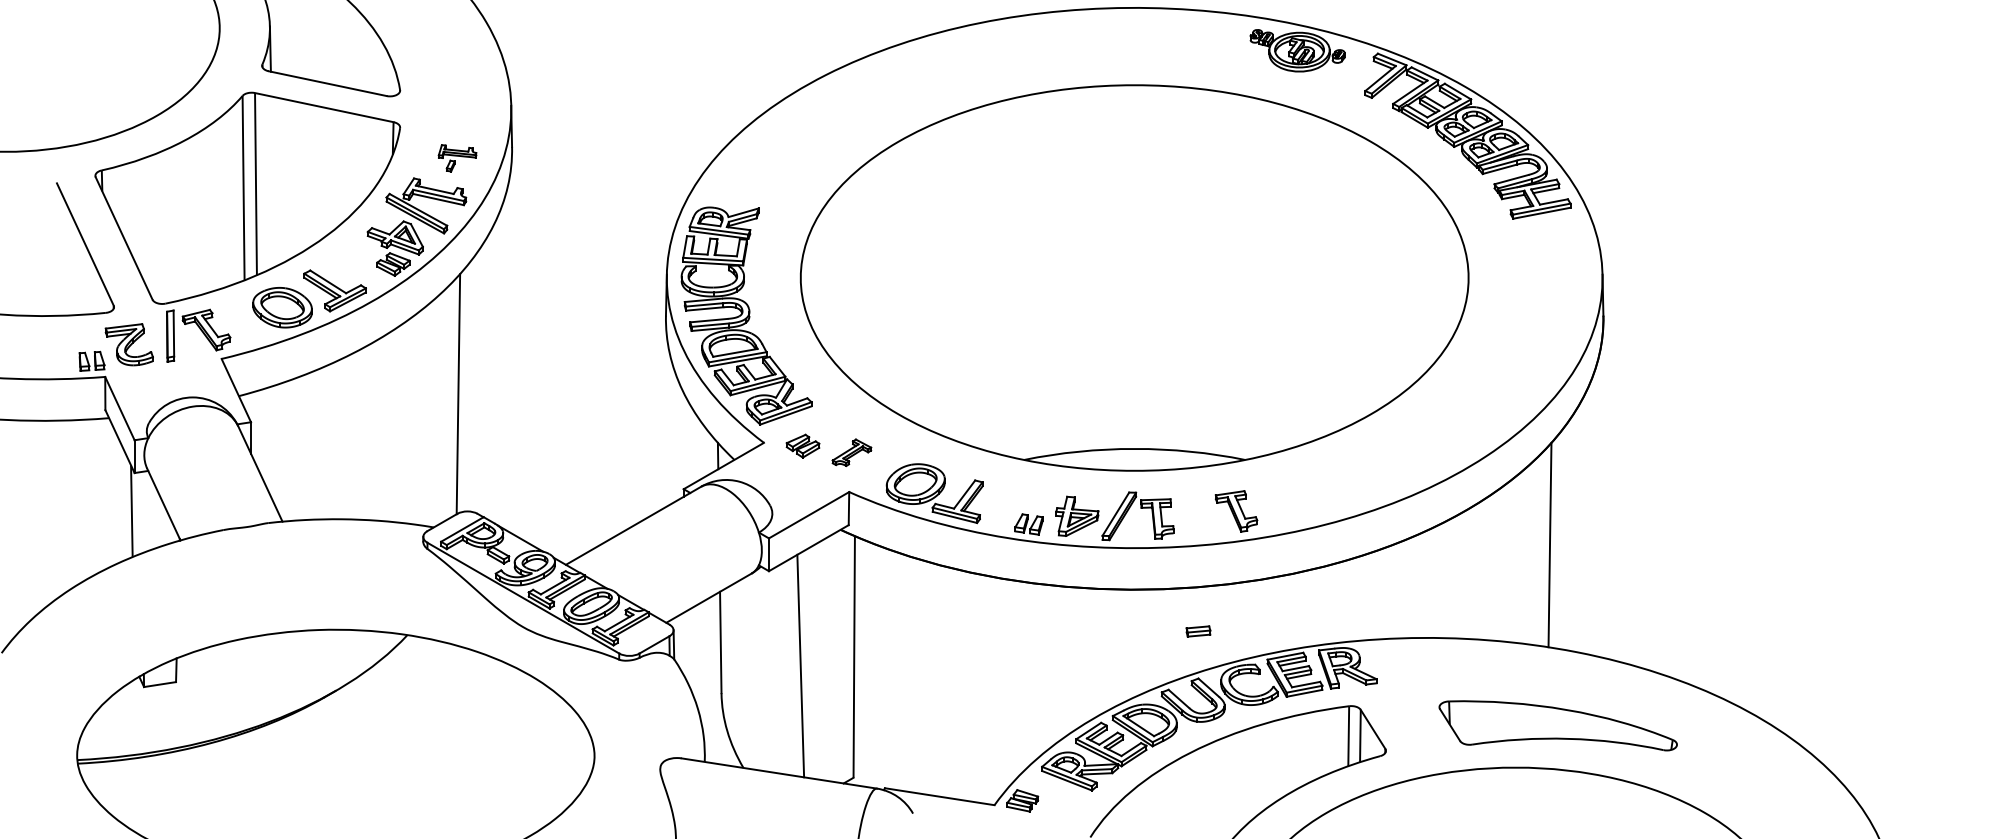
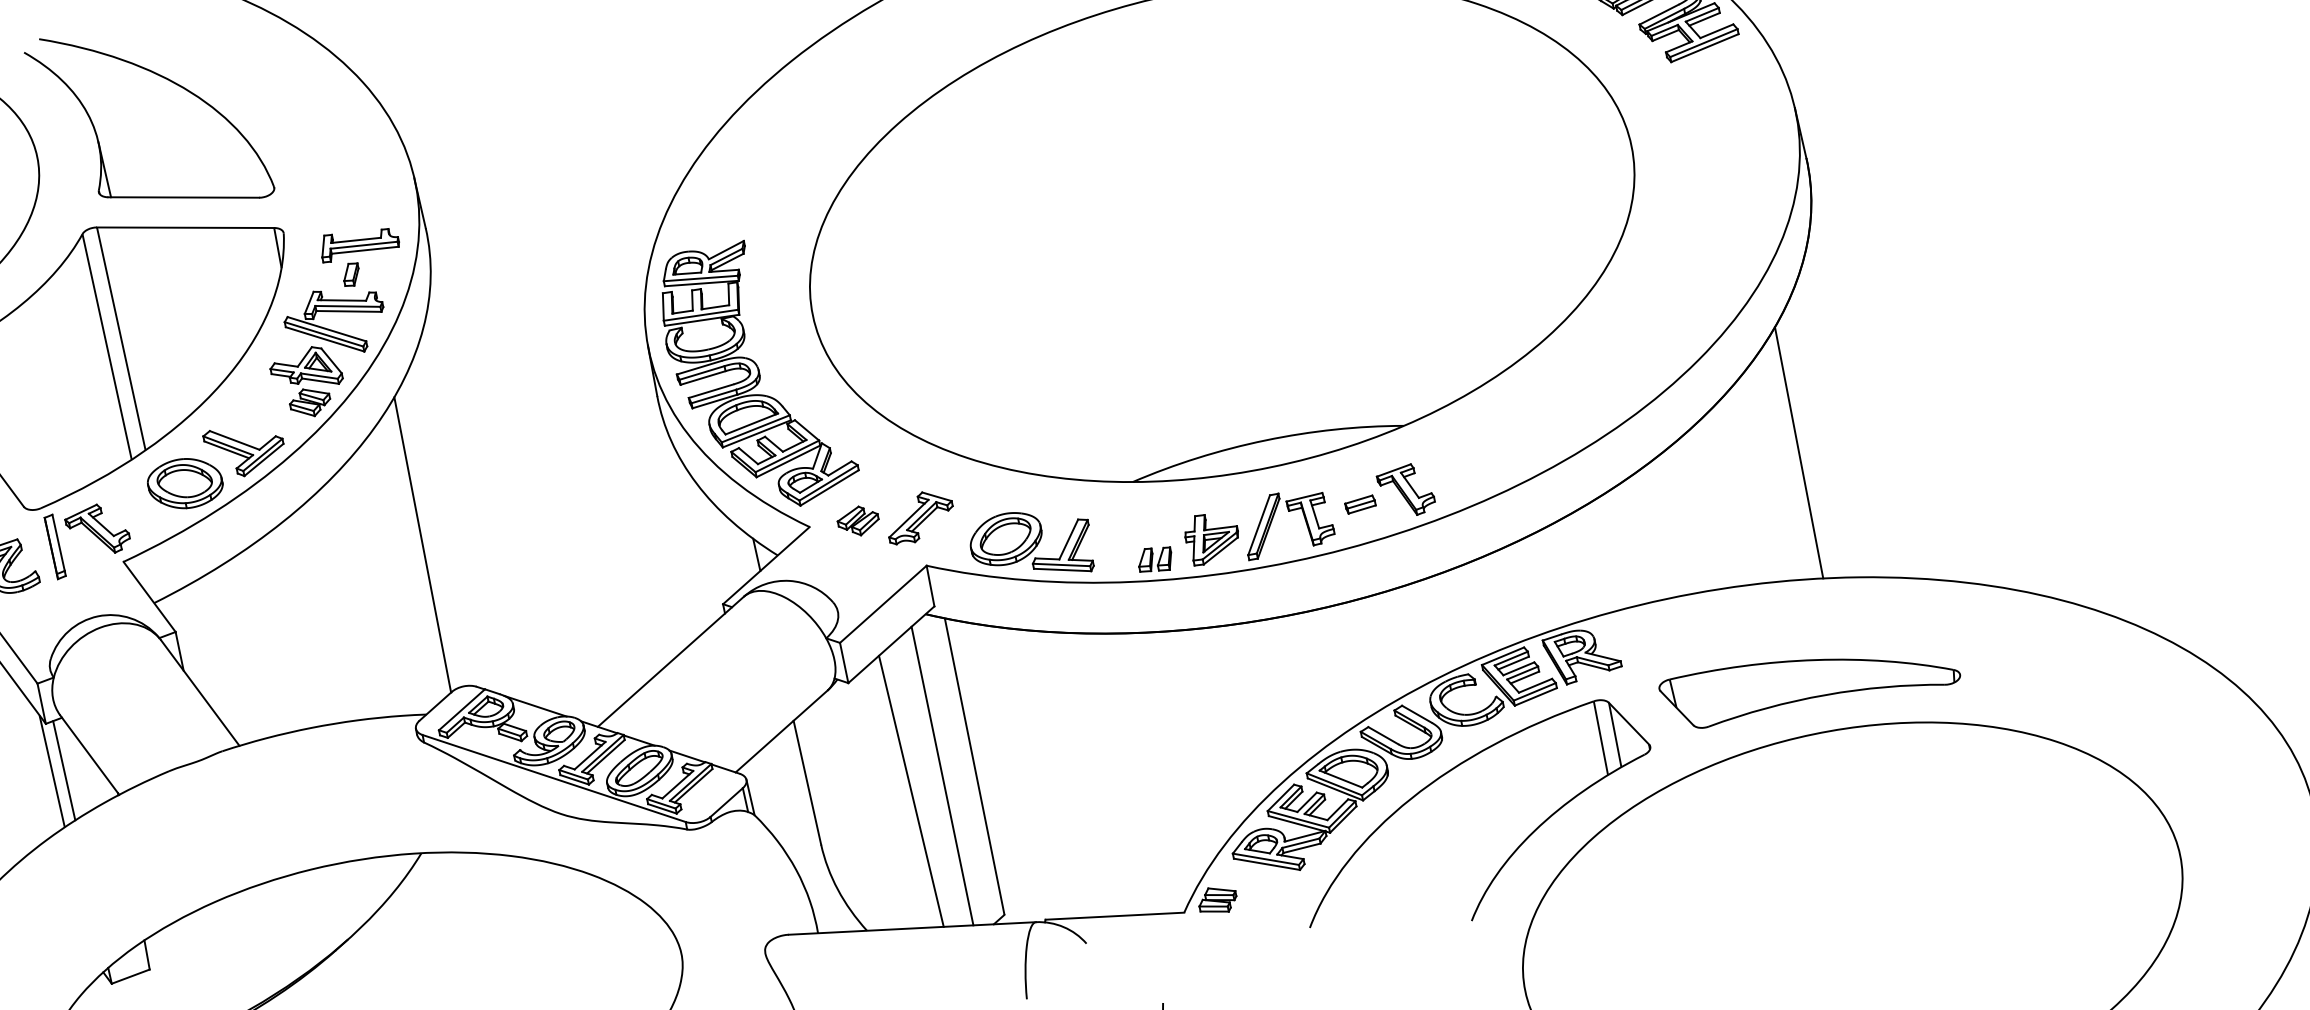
part: (457, 158) -> (361, 256), size x1.67
part: (851, 452) -> (919, 516), size x1.43
line: (141, 512) -> (64, 770), added
part: (1198, 631) -> (1360, 504), moved
line: (827, 658) -> (942, 775), added
part: (1557, 725) -> (1808, 681), moved

